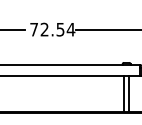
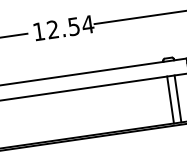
text: (33, 29) -> (38, 31), 72.54 -> 12.54

